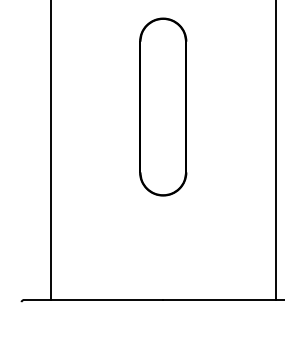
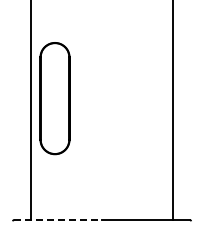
part: (162, 106) -> (54, 98), moved
line: (94, 300) -> (58, 220), solid -> dashed

